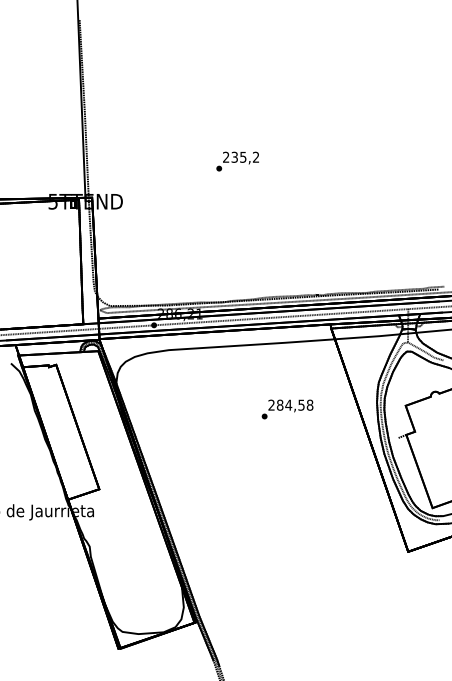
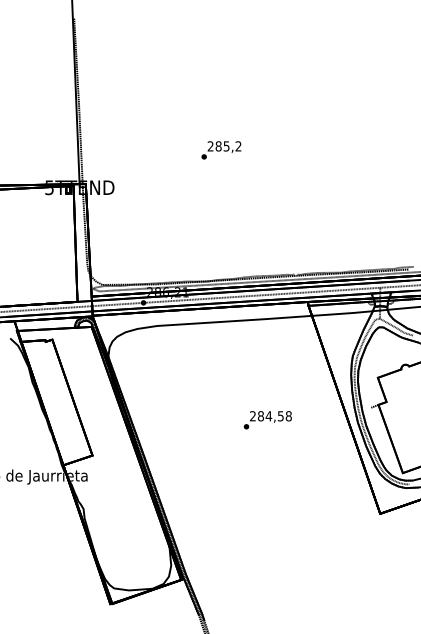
text: (234, 157) -> (218, 146), 235,2 -> 285,2
text: (287, 409) -> (267, 420), moved

